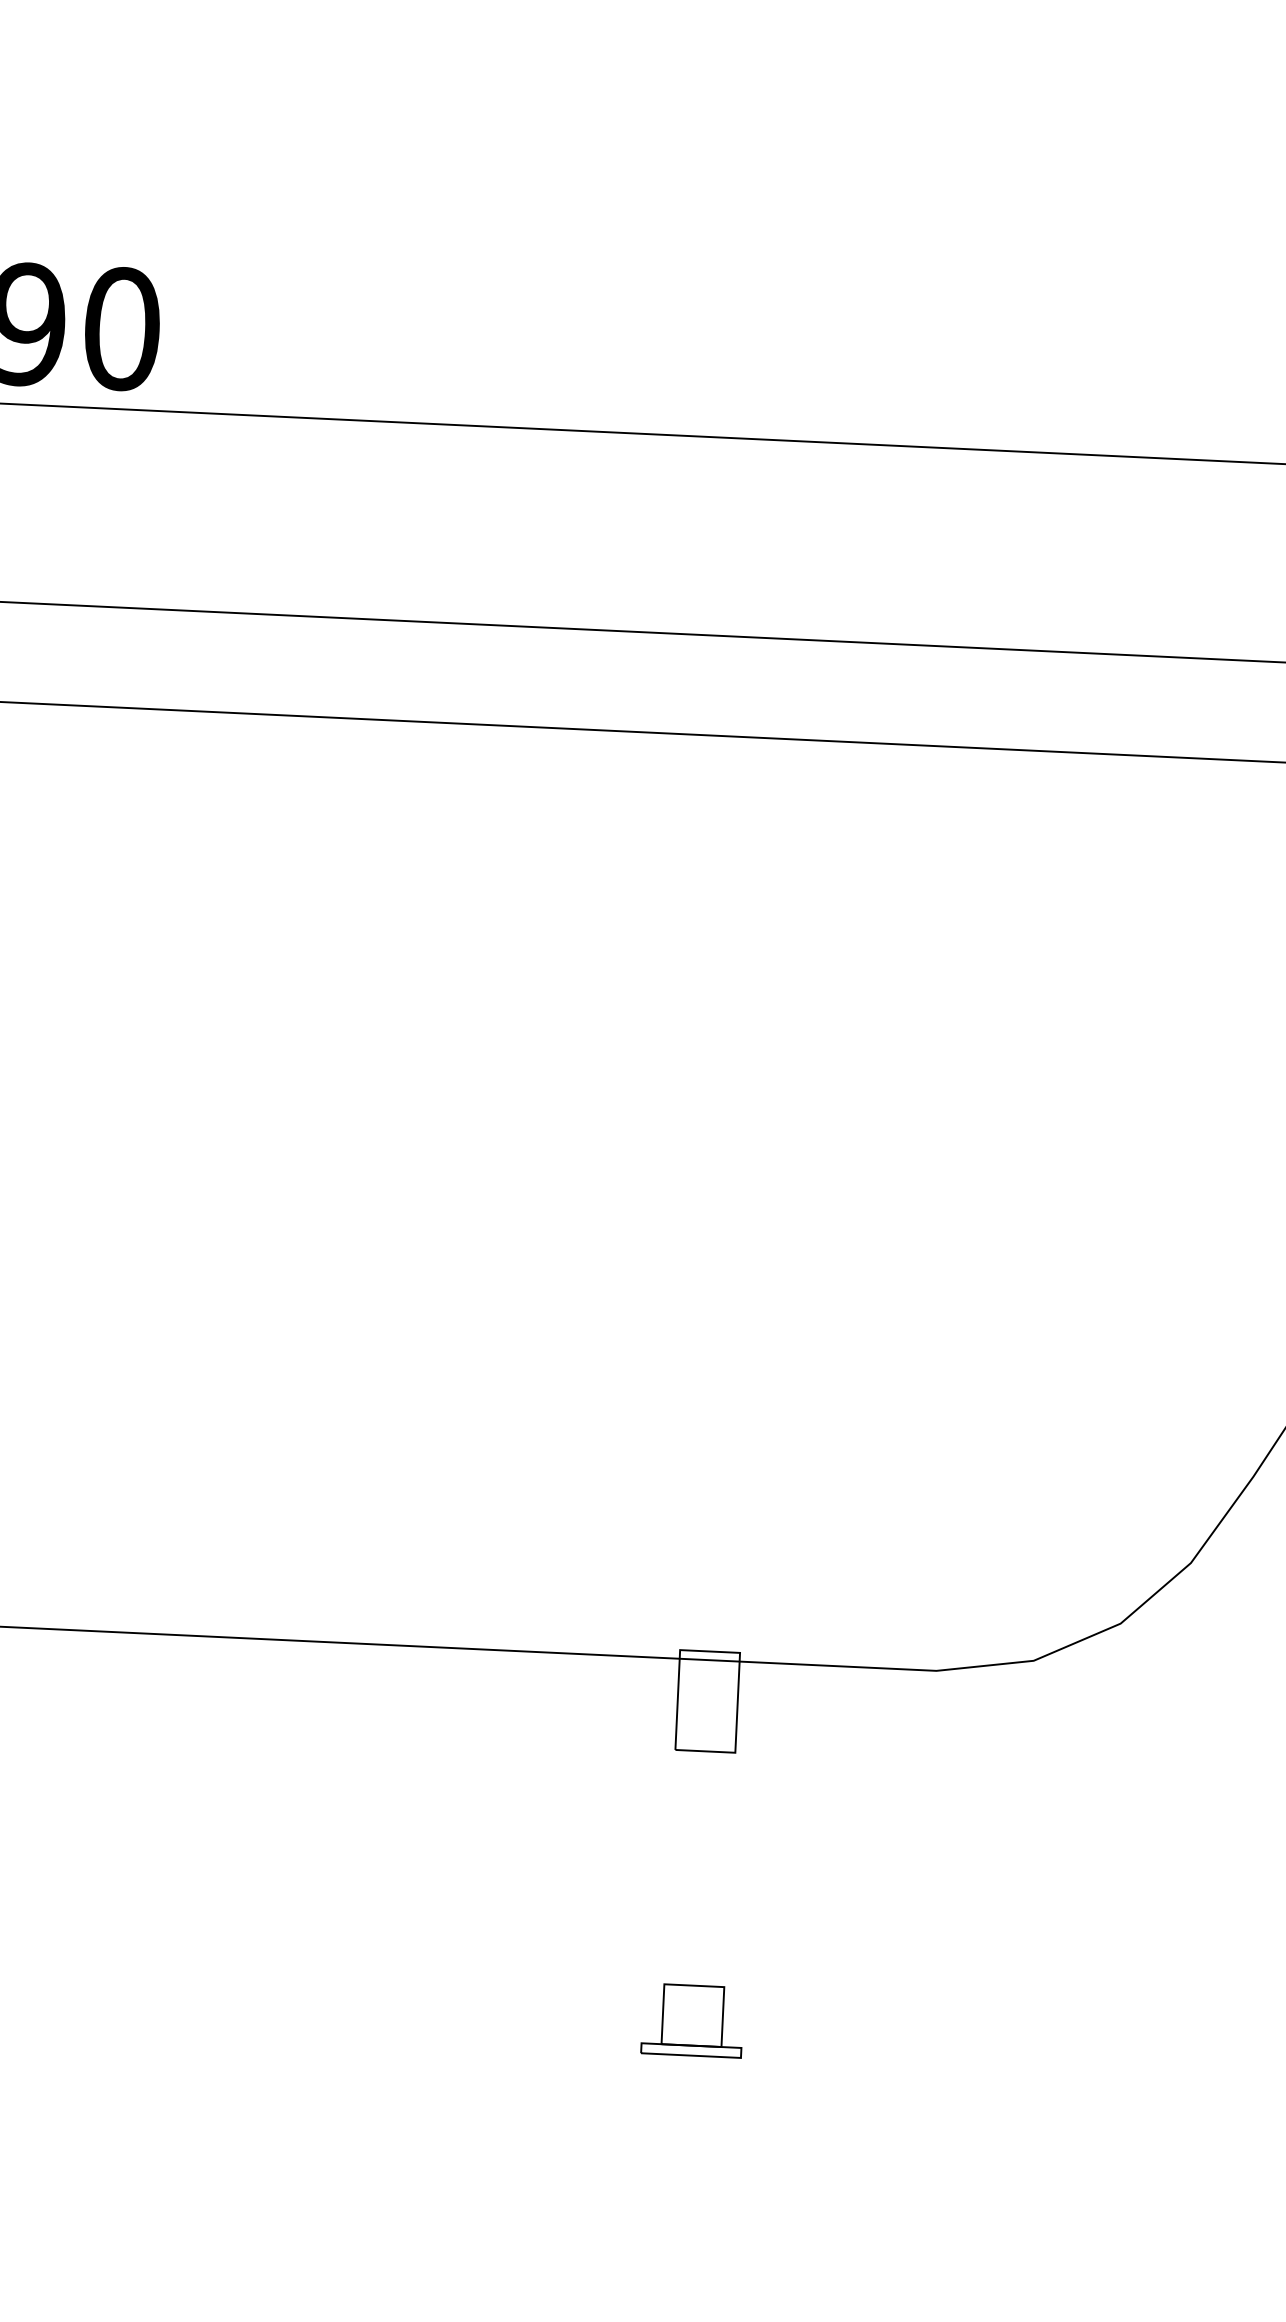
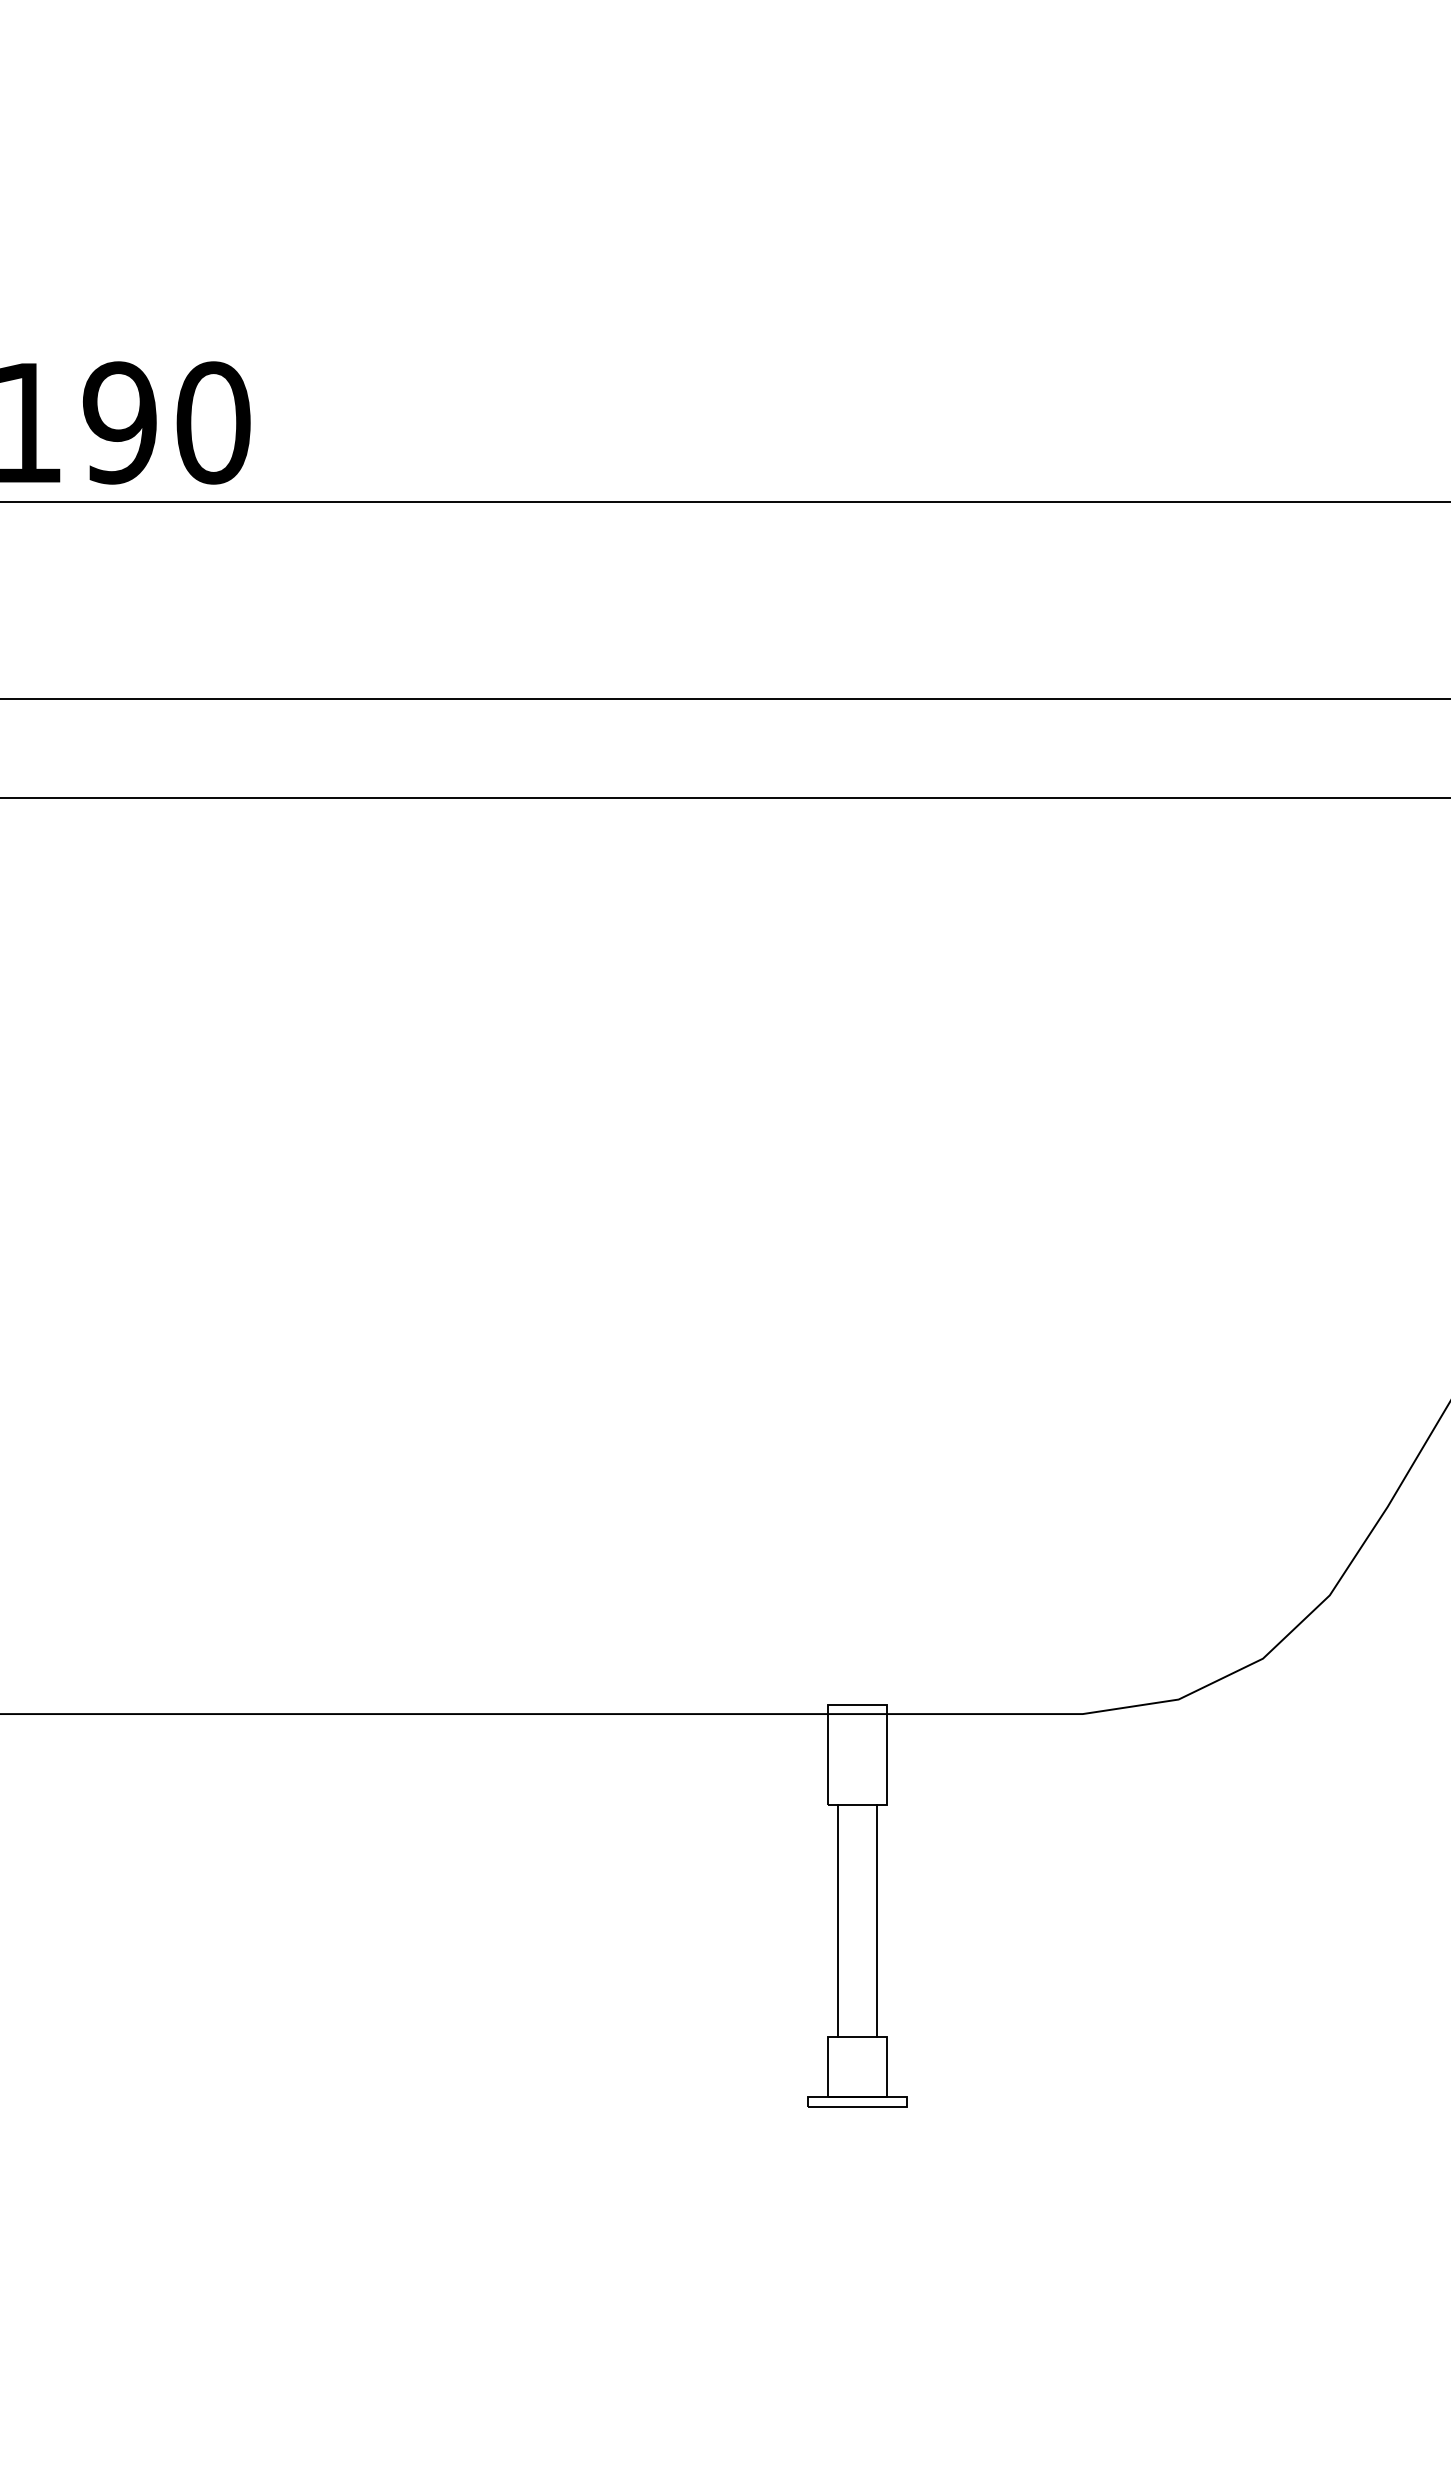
line: (679, 1867) -> (837, 1920), added
line: (719, 1869) -> (877, 1920), added

